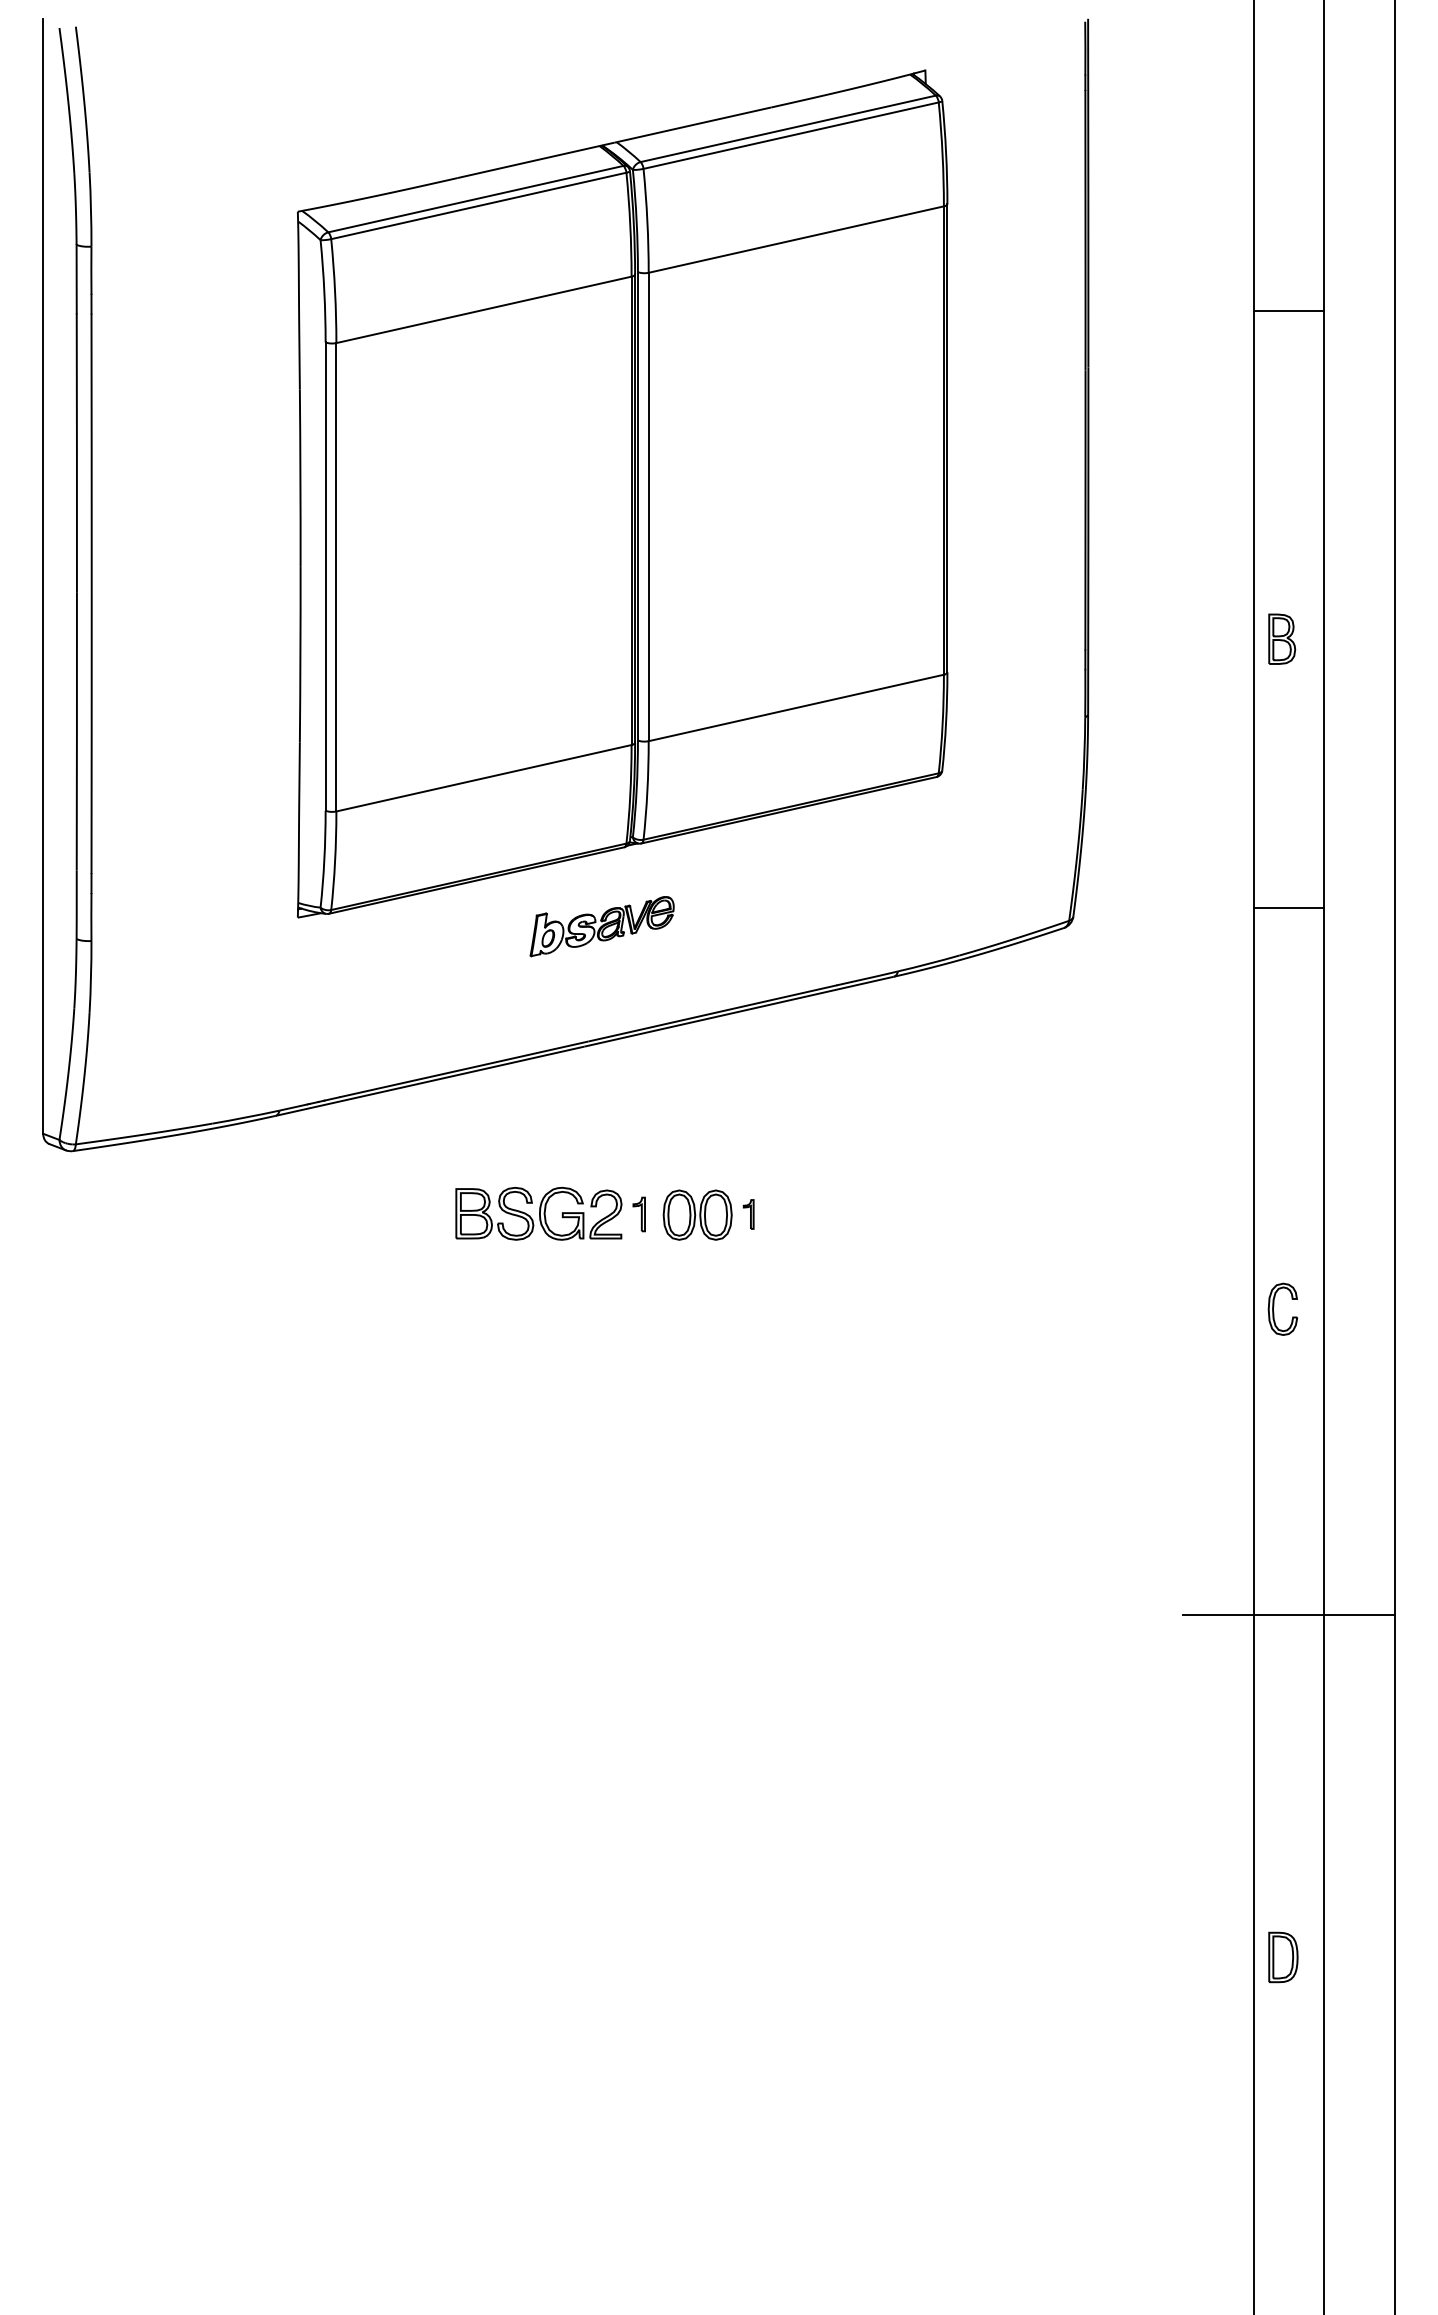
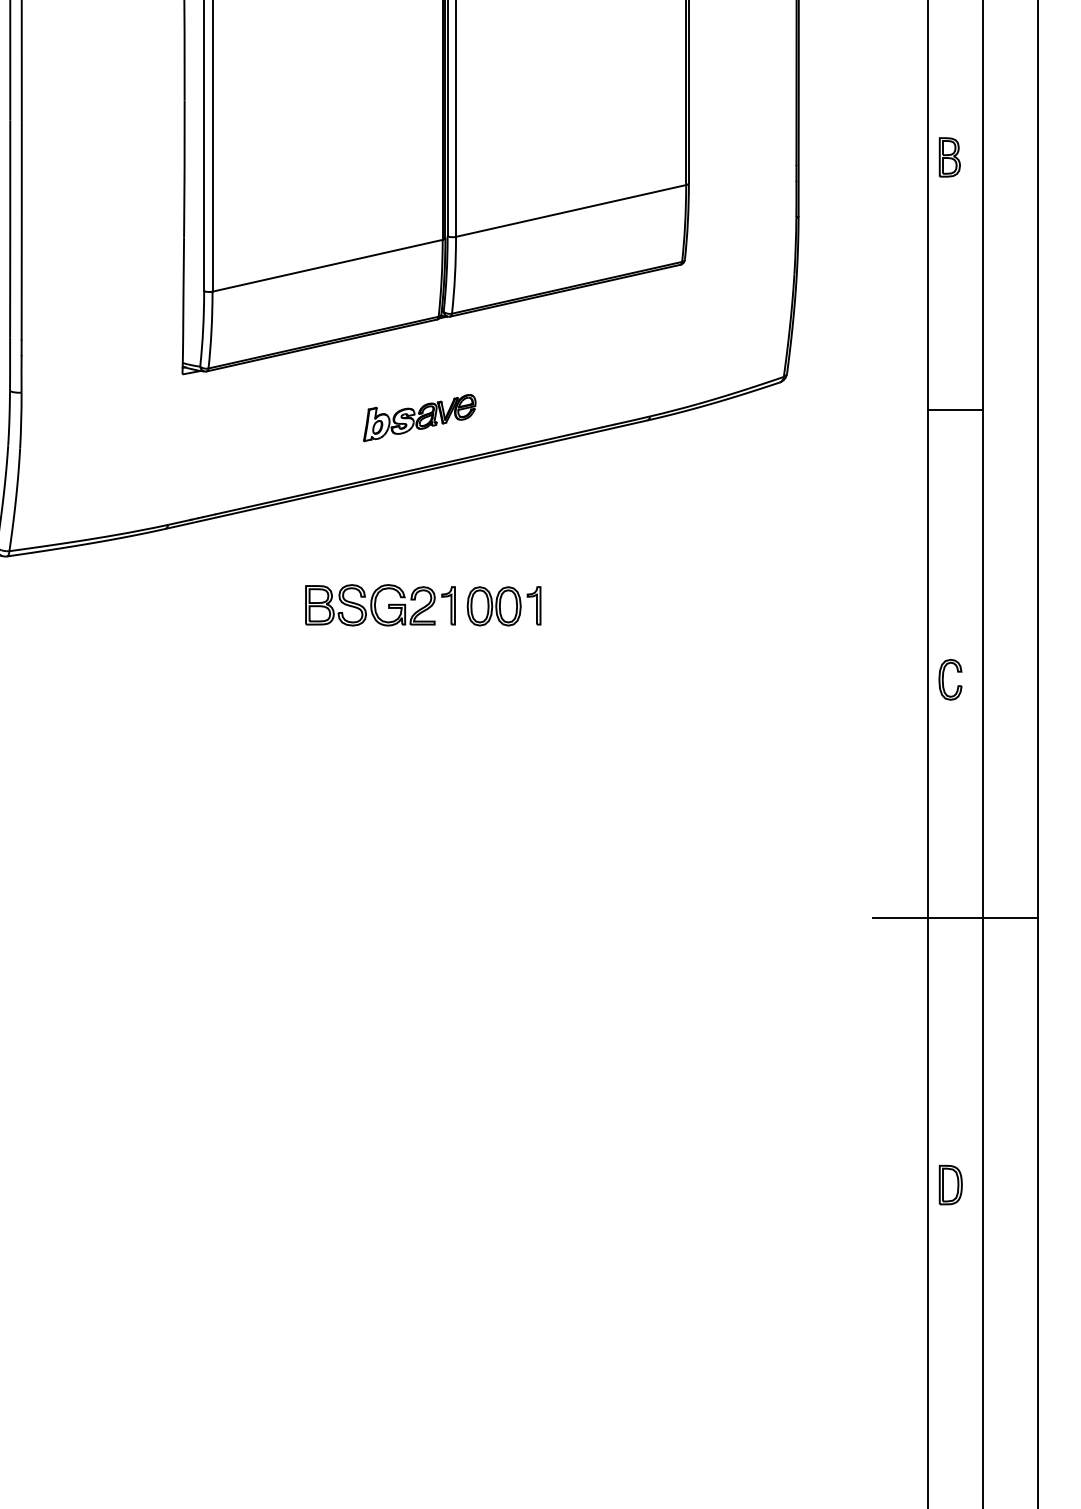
line: (1288, 907) -> (954, 409), moved
part: (601, 926) -> (419, 417), moved
part: (639, 1214) -> (448, 605), size x1.43
part: (748, 1214) -> (533, 605), size x1.67

